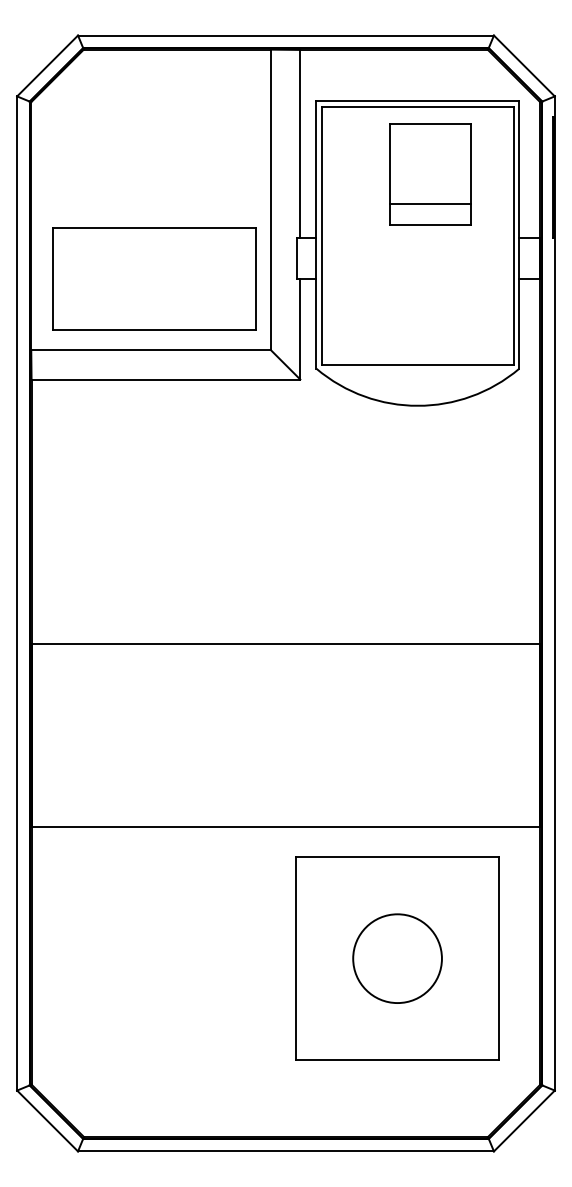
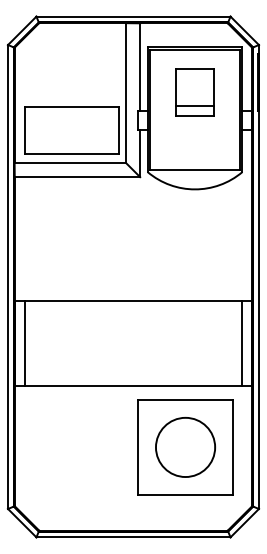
part: (429, 174) -> (194, 92), moved
line: (52, 733) -> (24, 342), added
line: (519, 733) -> (242, 342), added
circle: (397, 958) -> (185, 447), size x1.43

